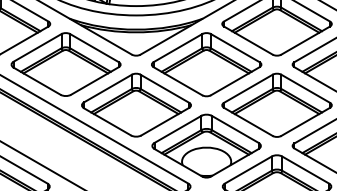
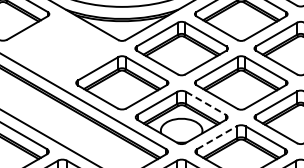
part: (65, 64) -> (62, 48), removed
line: (234, 129) -> (205, 103), solid -> dashed
line: (247, 169) -> (216, 137), solid -> dashed

